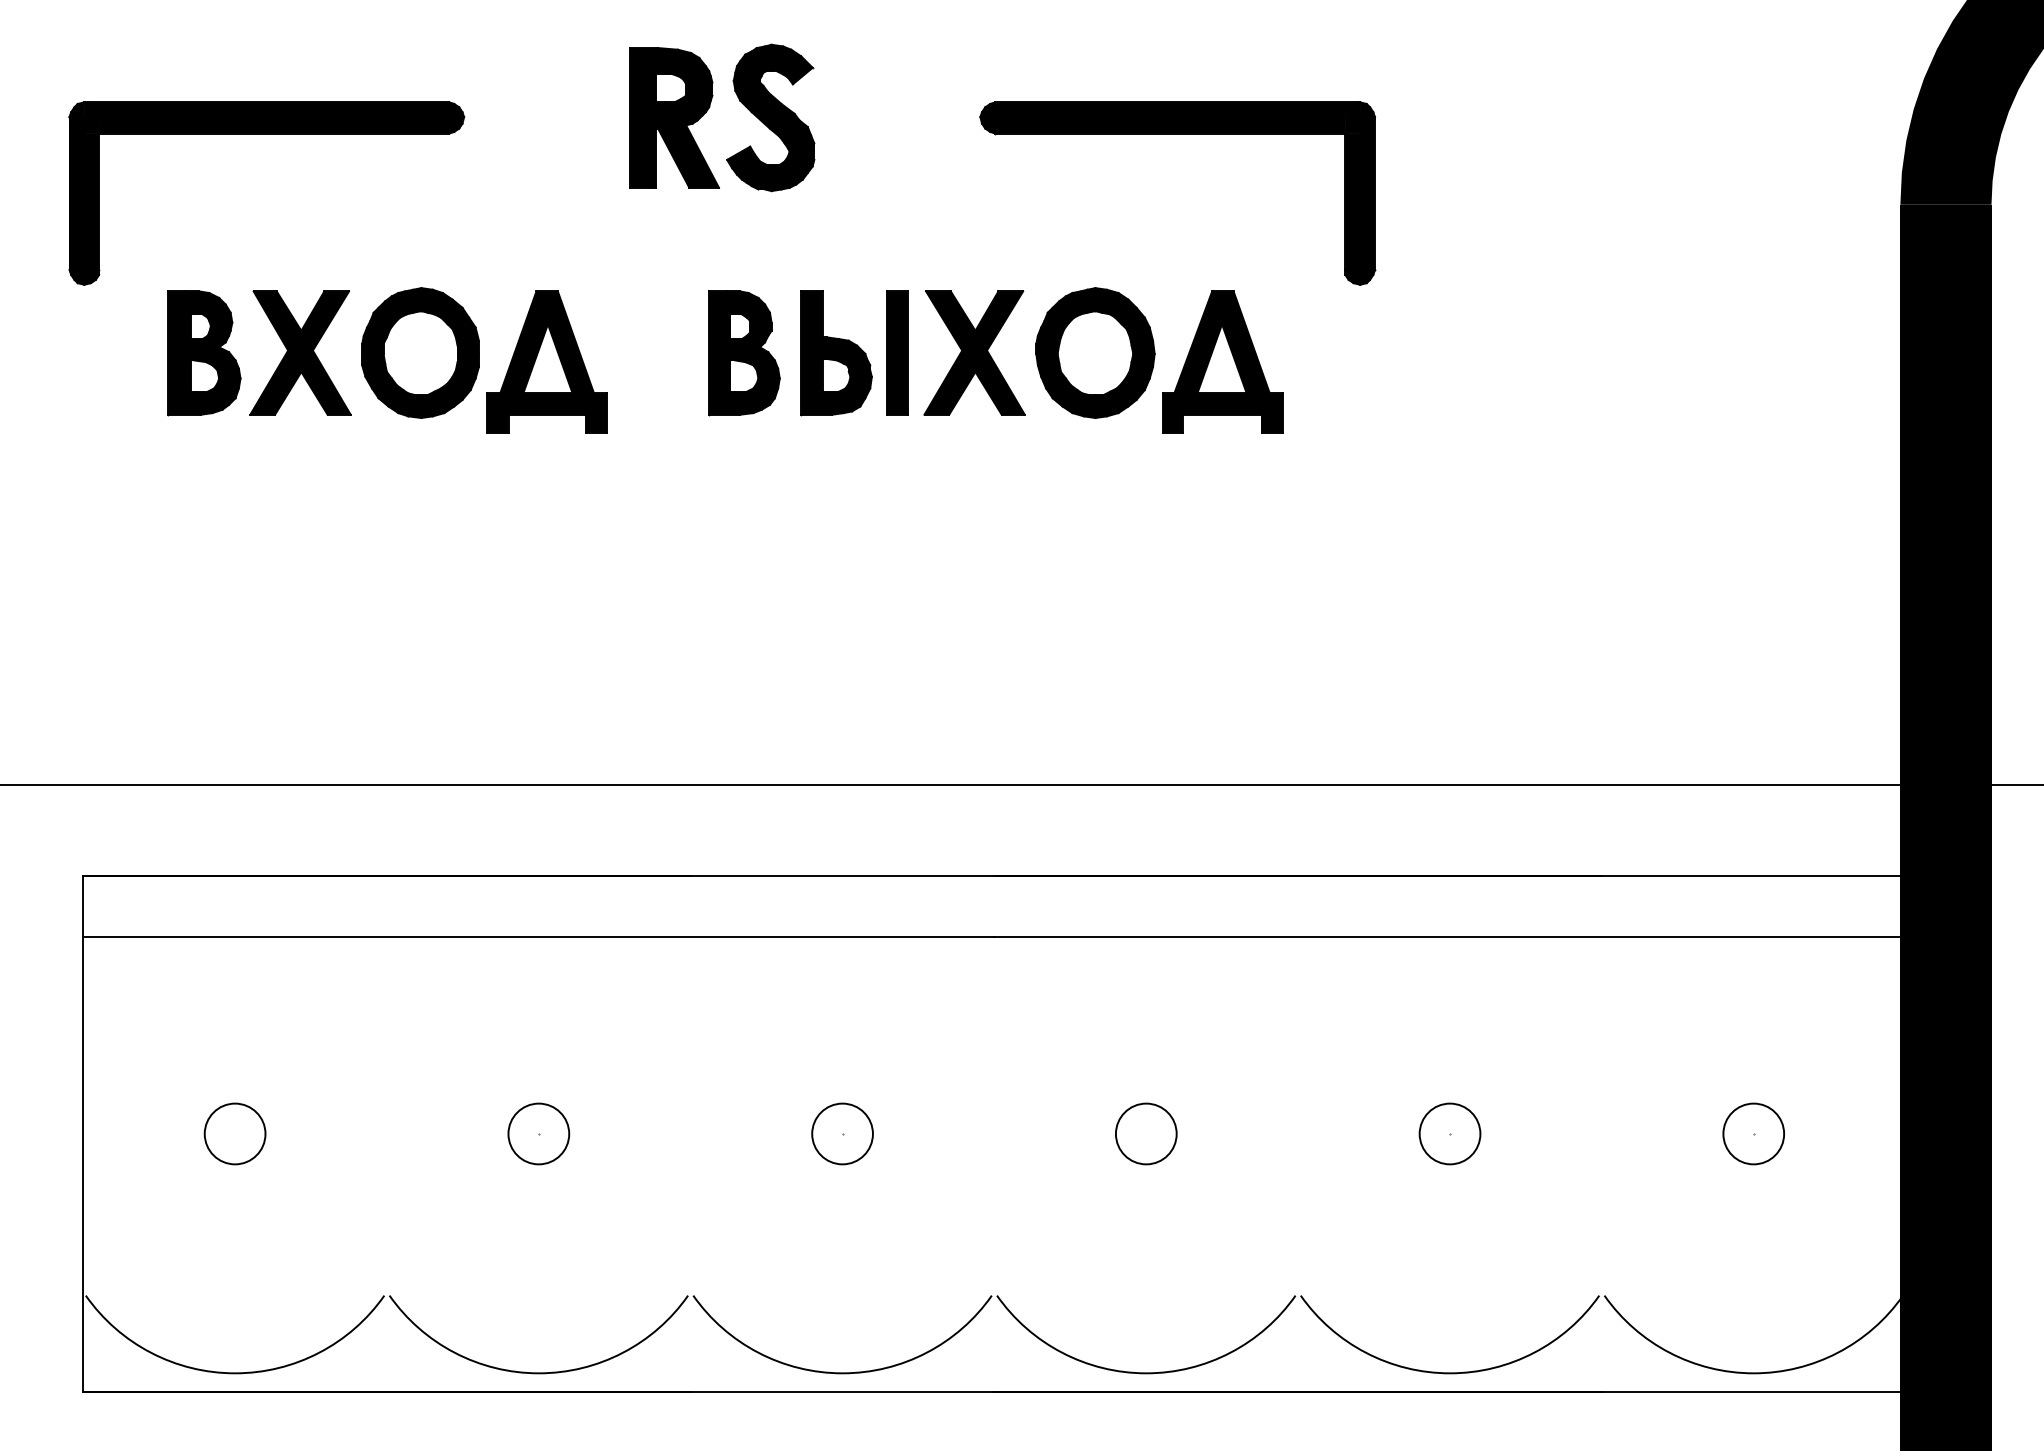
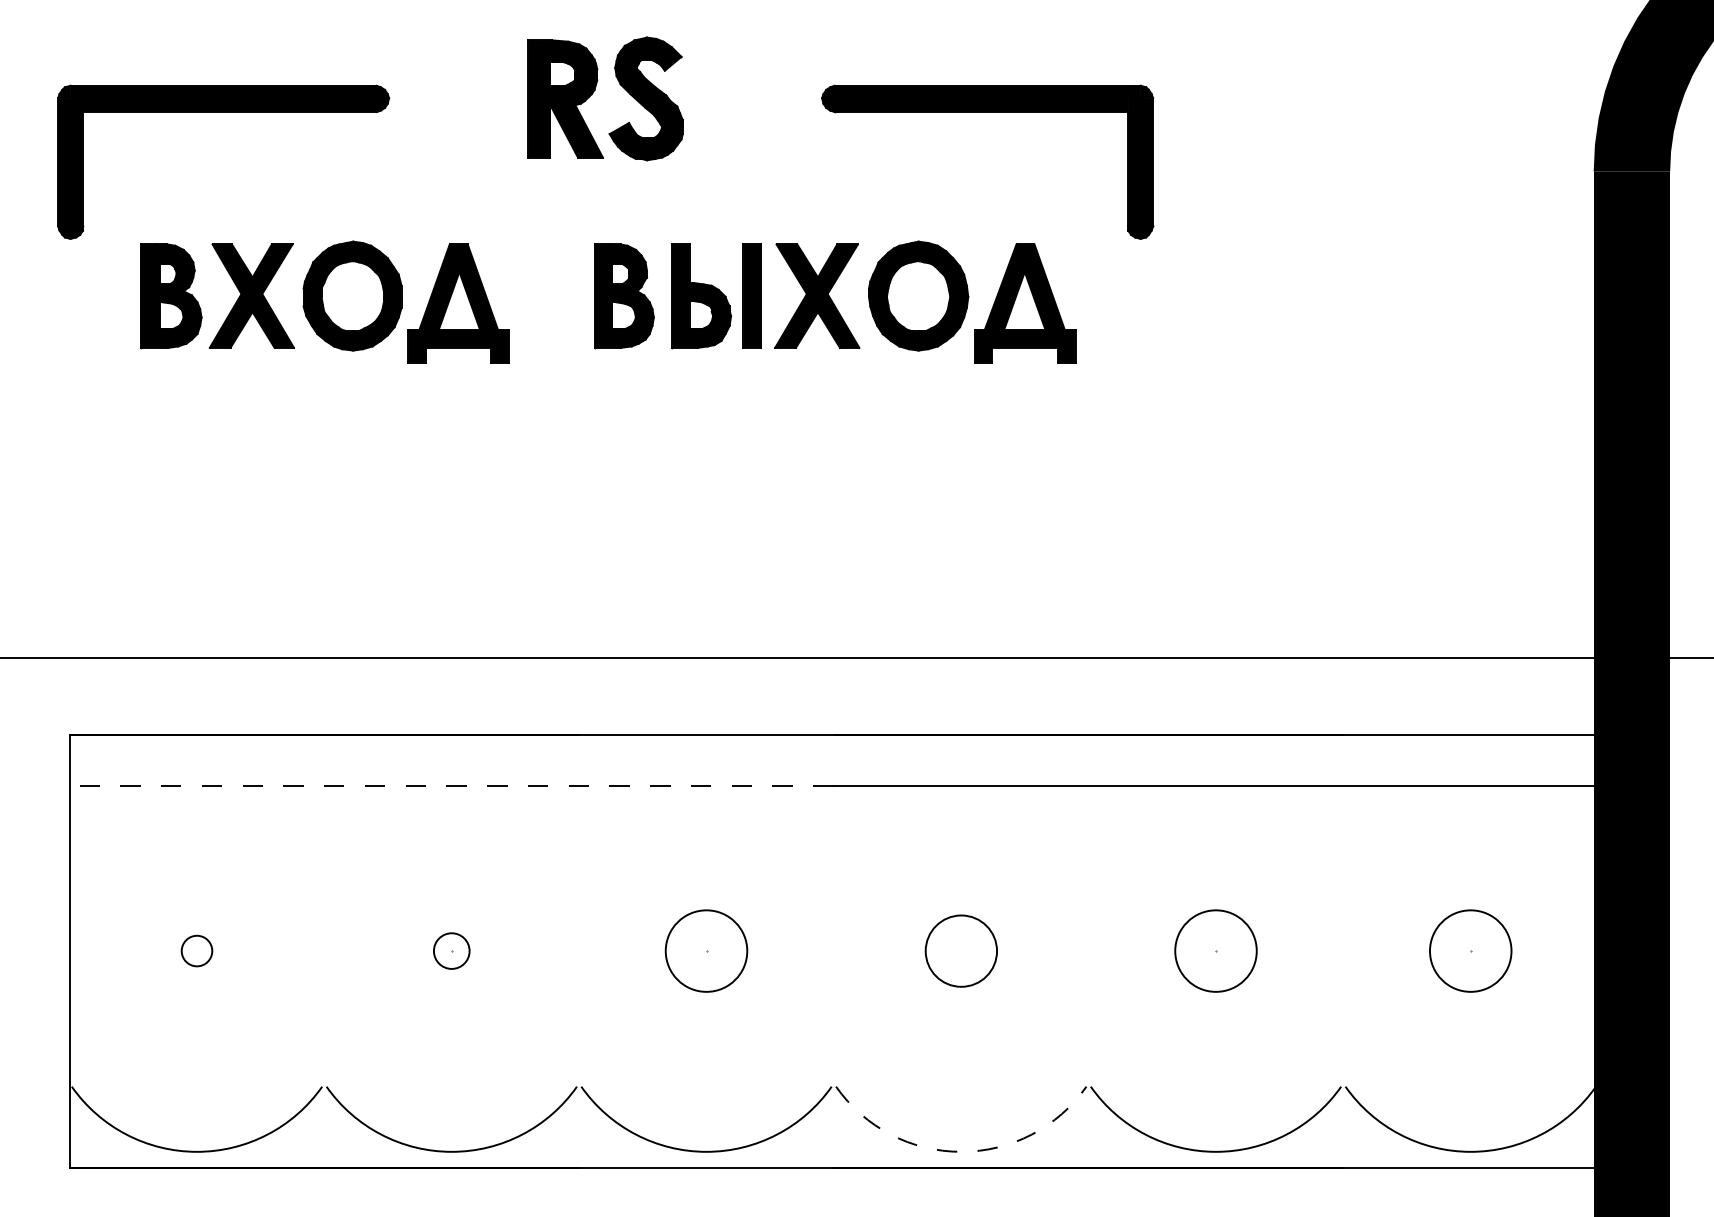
line: (537, 936) -> (450, 785), solid -> dashed
circle: (234, 1133) -> (196, 950), size x0.6
circle: (538, 1133) -> (451, 950), size x0.7
circle: (842, 1133) -> (706, 950), size x1.6
circle: (1145, 1133) -> (960, 950), size x1.4
circle: (1449, 1133) -> (1215, 950), size x1.6
circle: (1753, 1133) -> (1470, 950), size x1.6
arc: (1146, 1372) -> (961, 1151), solid -> dashed

